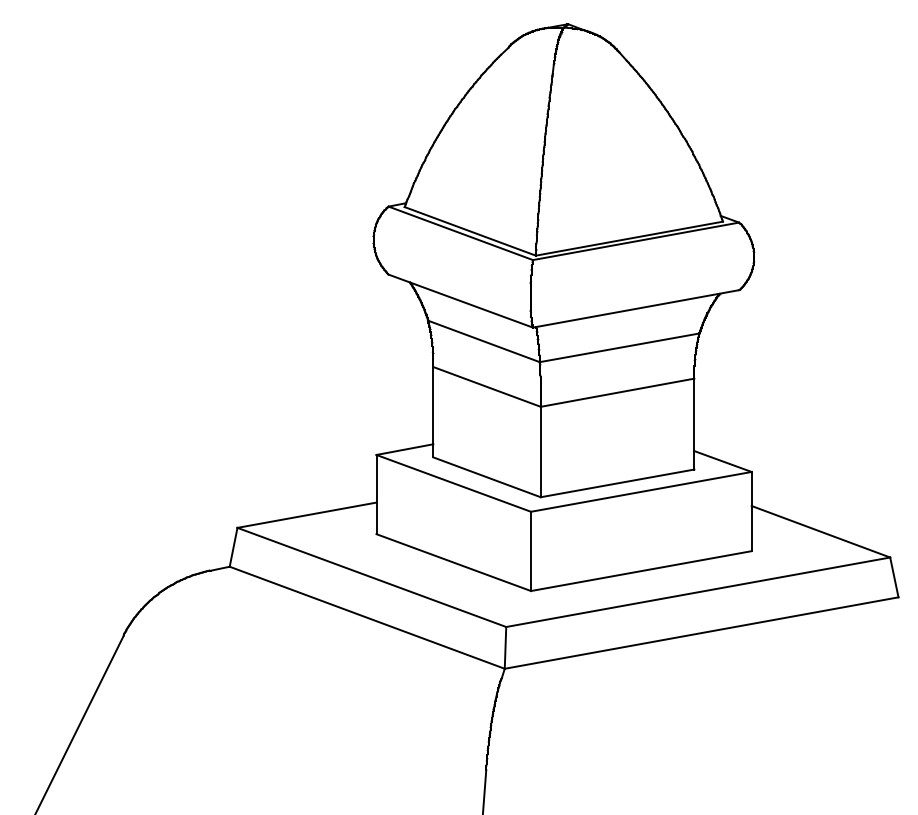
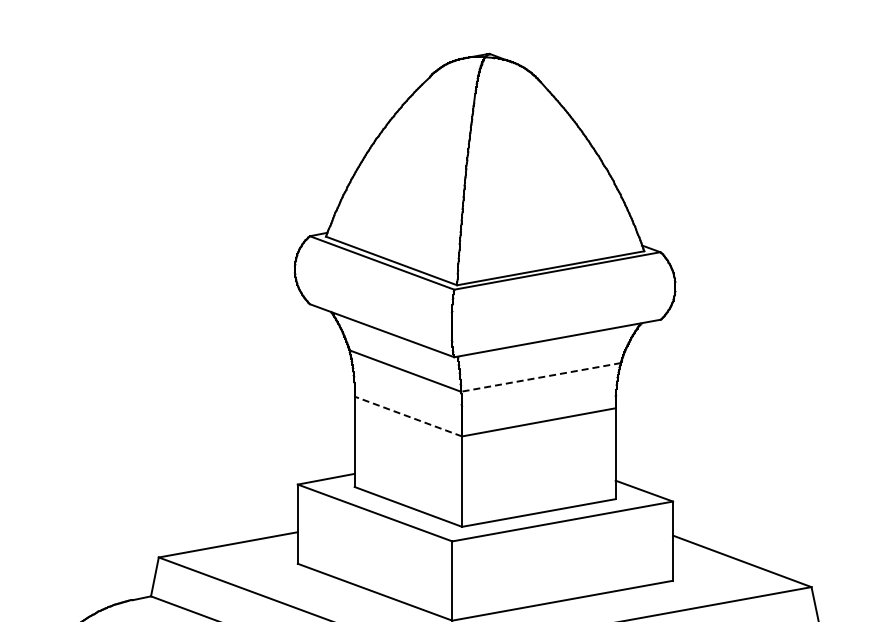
line: (619, 347) -> (540, 377), solid -> dashed
line: (486, 386) -> (407, 416), solid -> dashed

